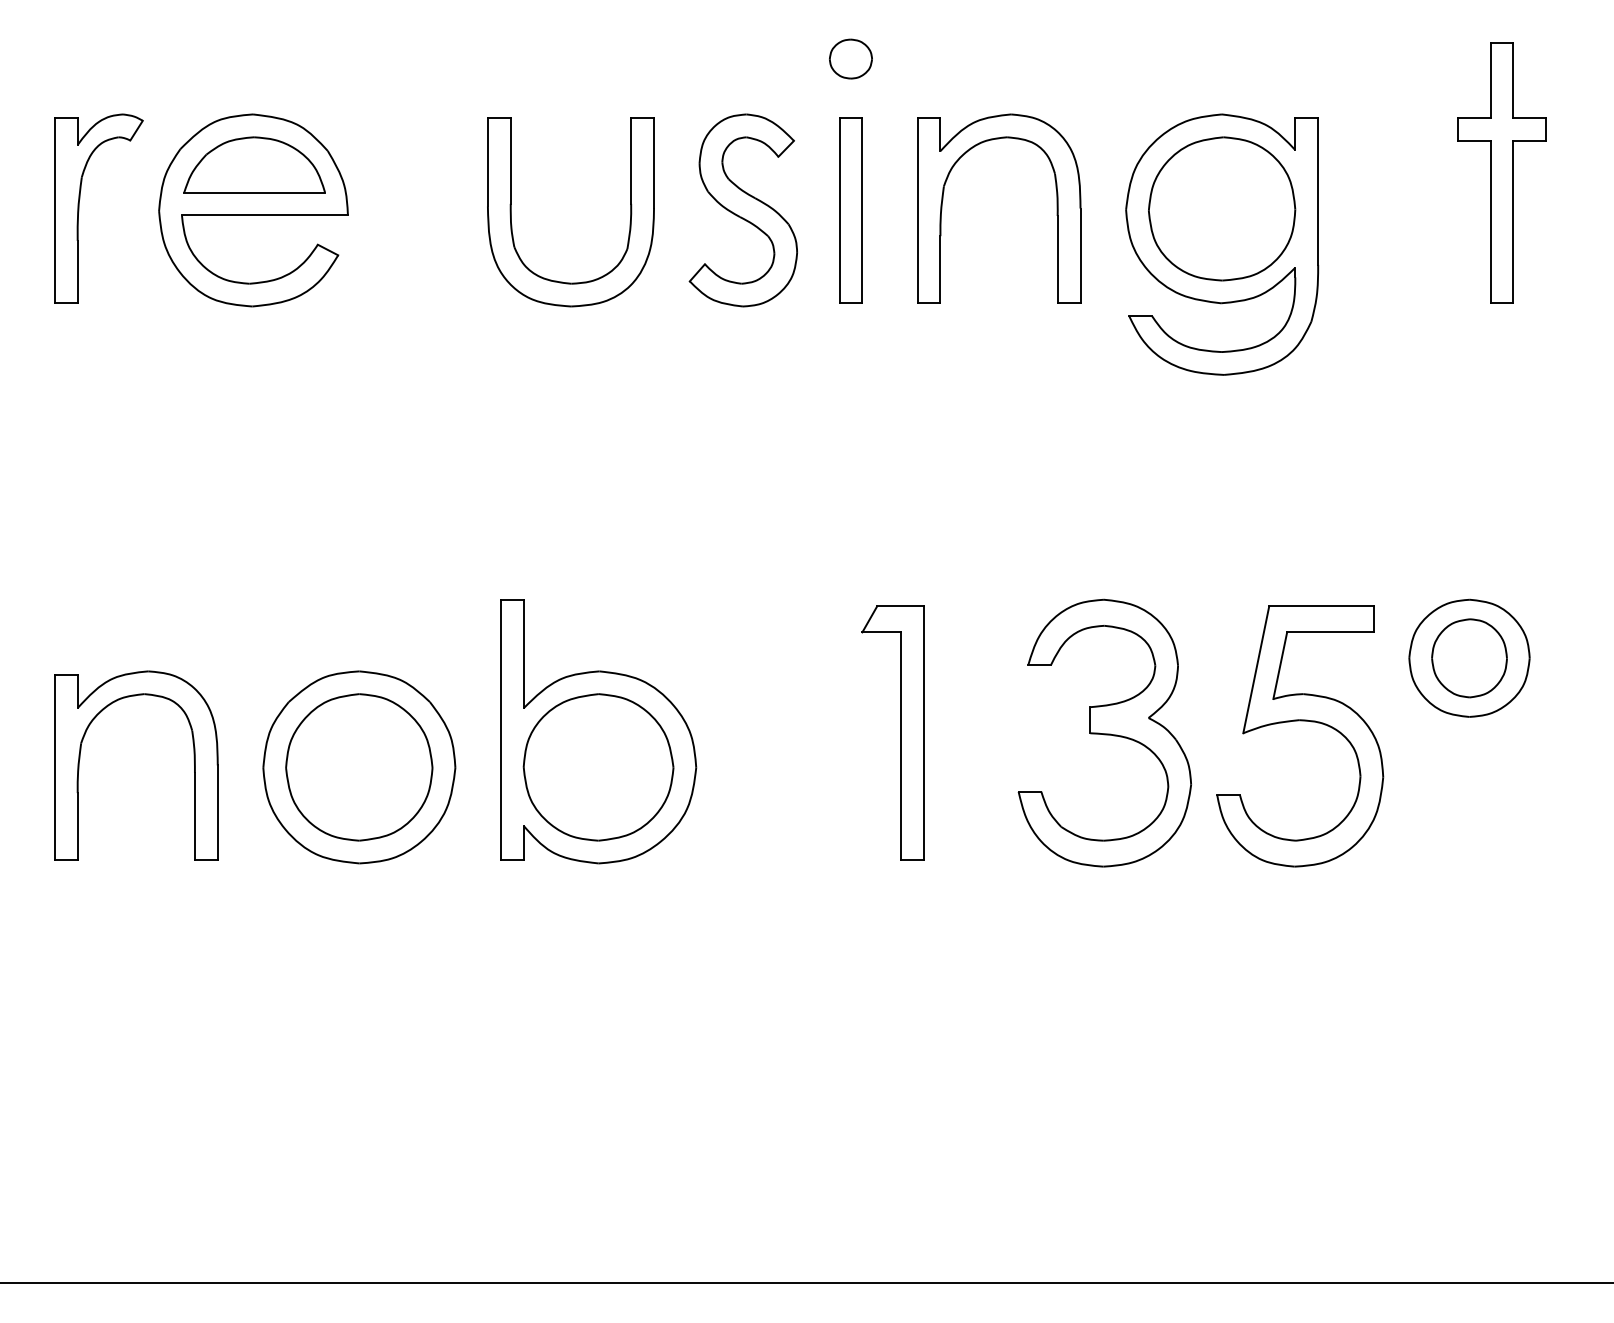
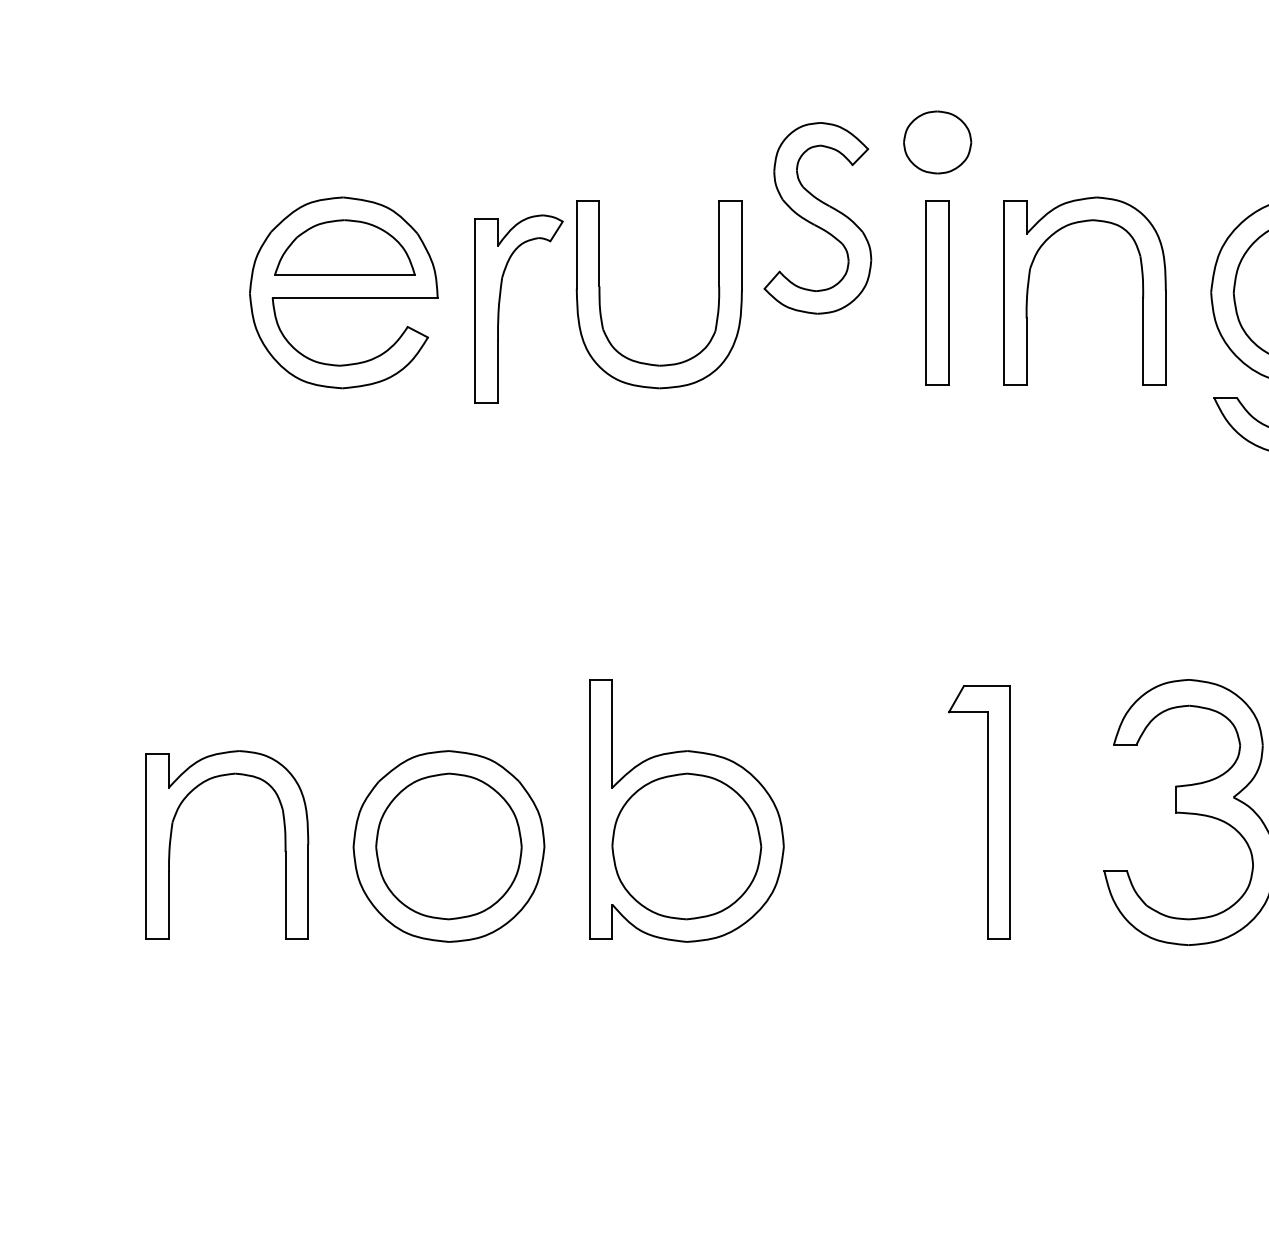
part: (850, 58) -> (937, 141), size x1.6
part: (79, 208) -> (499, 308), moved
part: (742, 210) -> (816, 218), moved

